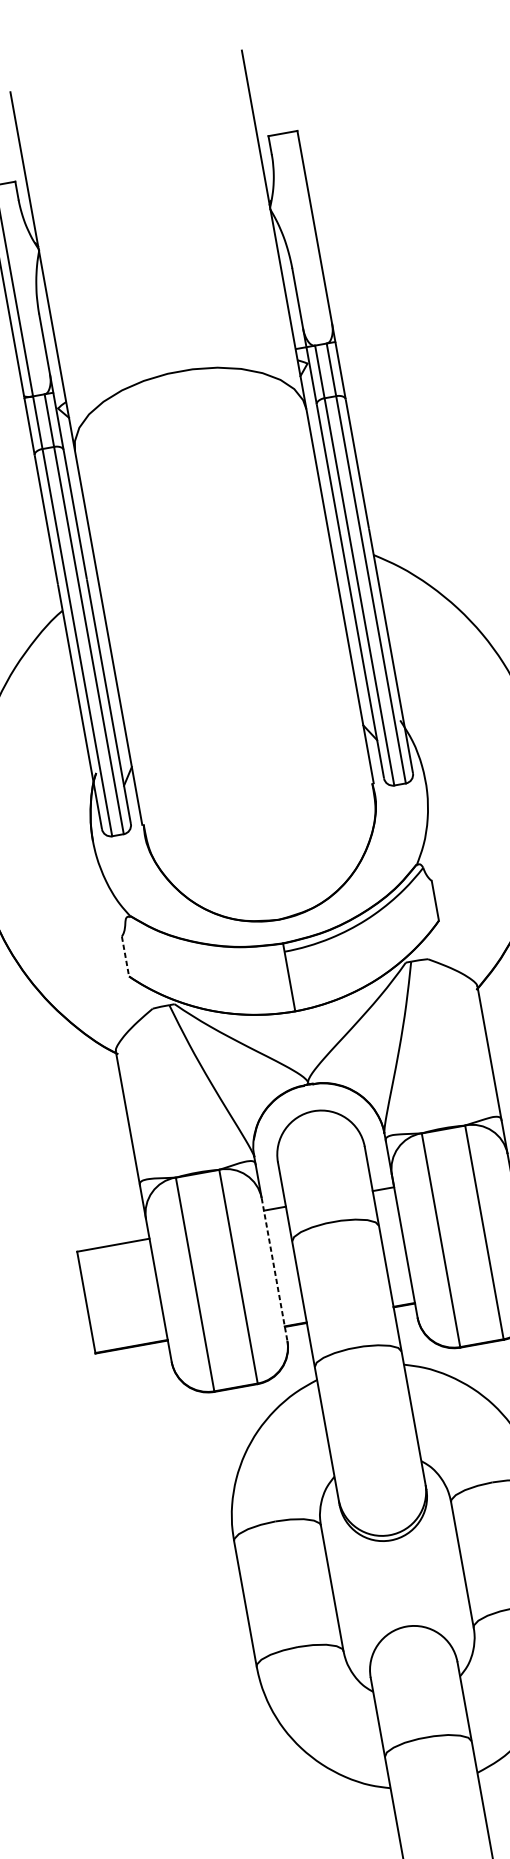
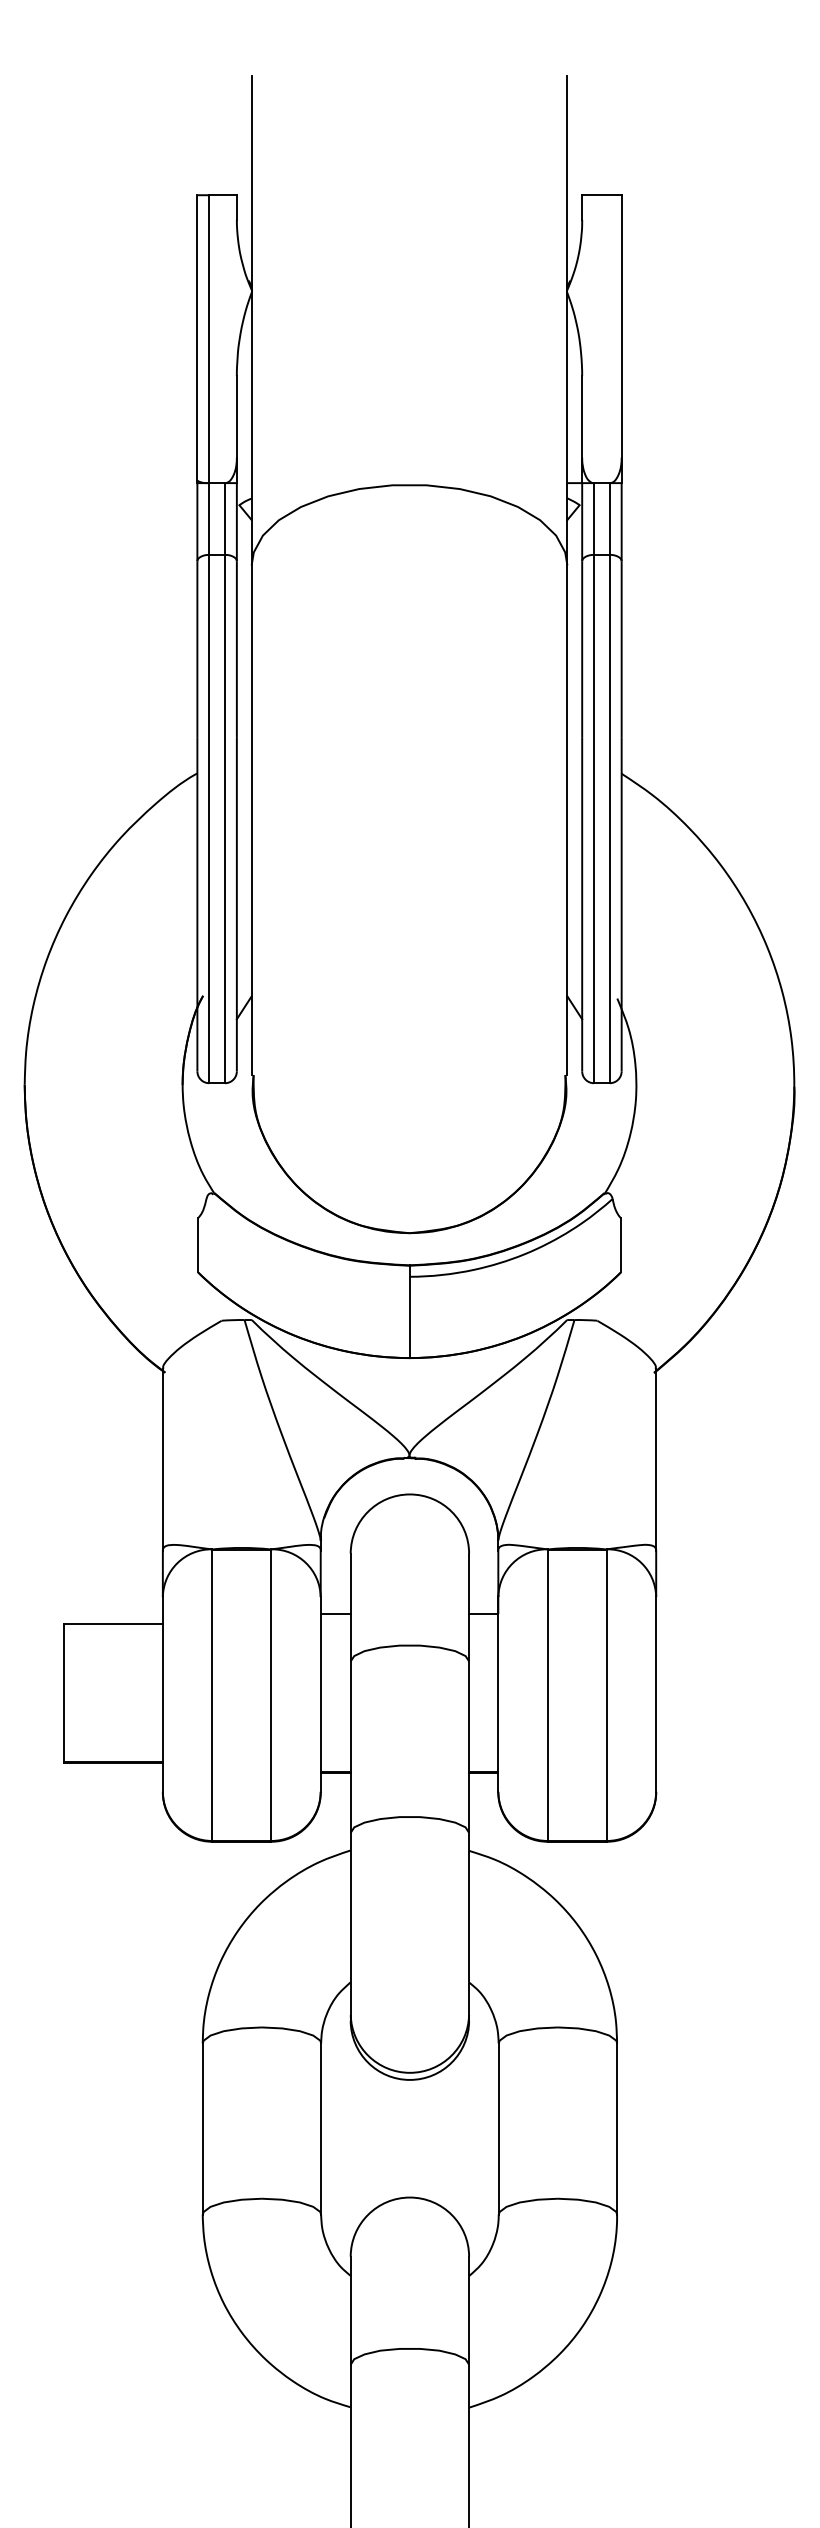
line: (125, 956) -> (198, 1245), dashed -> solid
line: (274, 1269) -> (320, 1694), dashed -> solid

